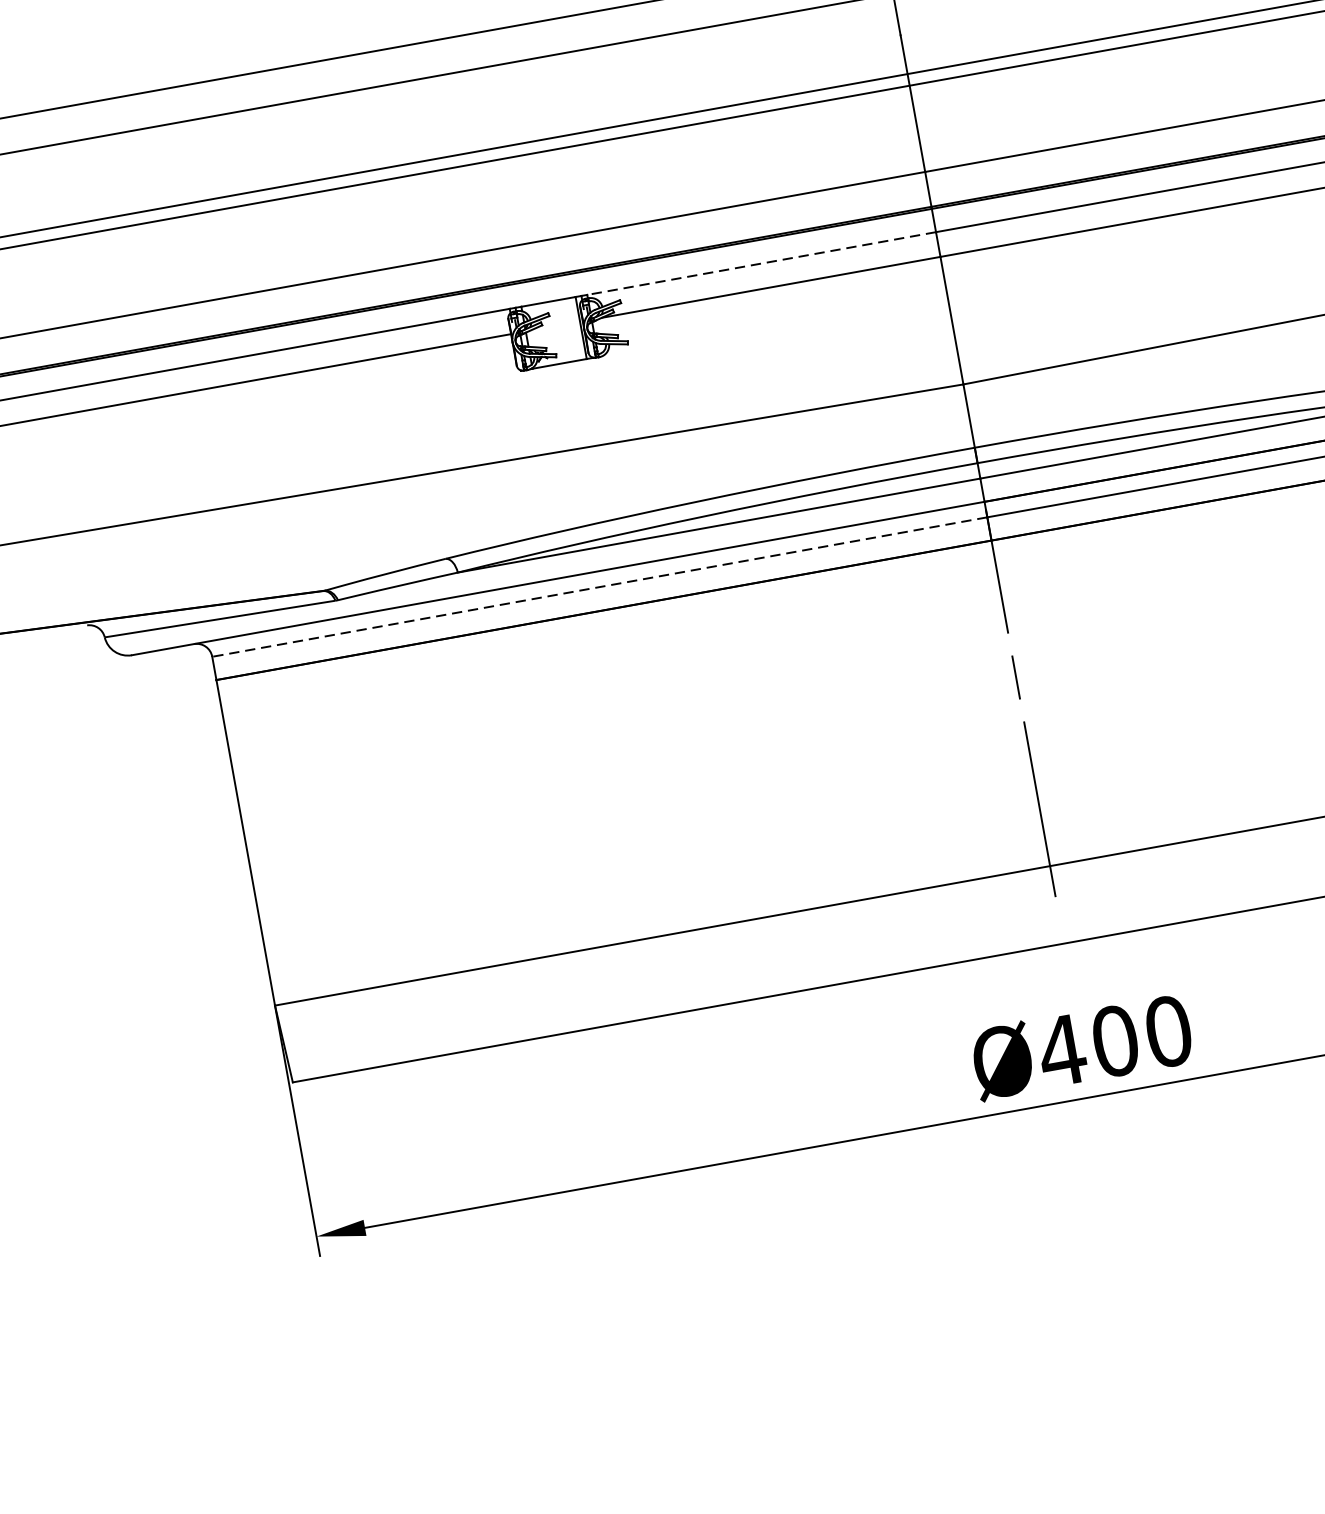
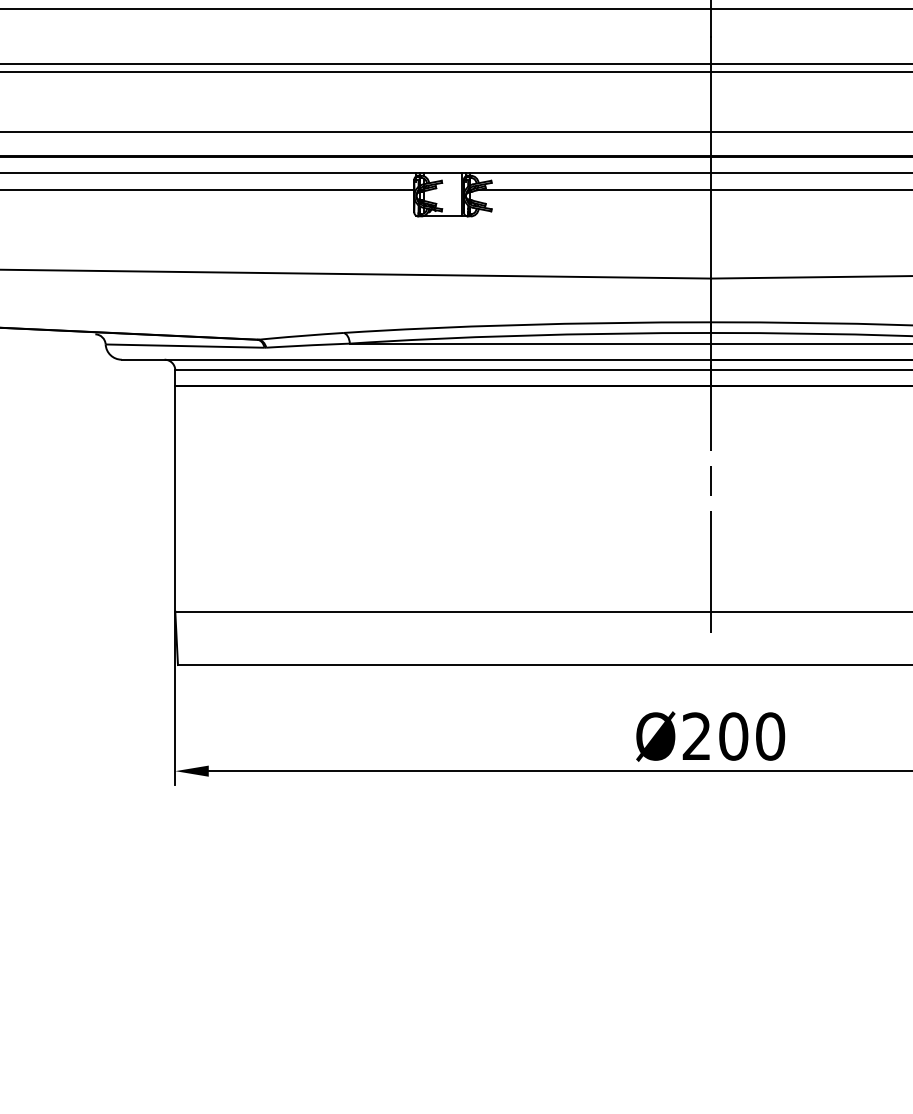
line: (761, 263) -> (590, 173), dashed -> solid
line: (600, 587) -> (443, 370), dashed -> solid
text: (1061, 1049) -> (696, 735), Ø400 -> Ø200

